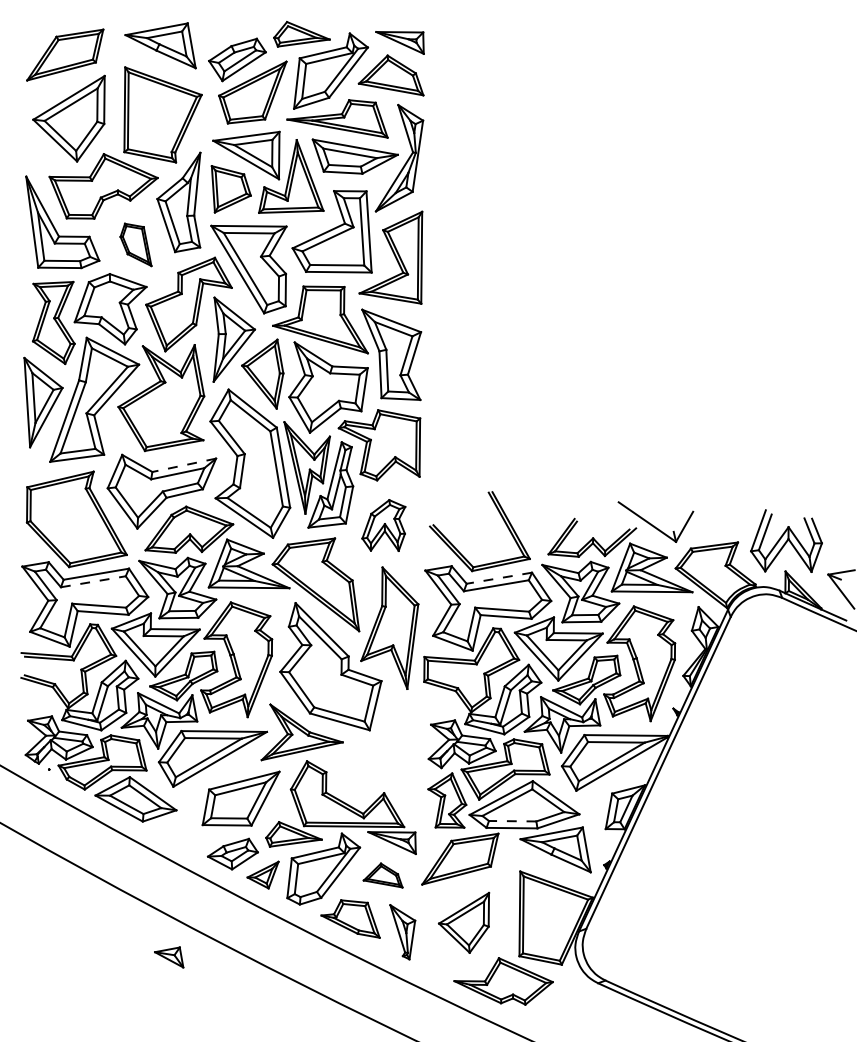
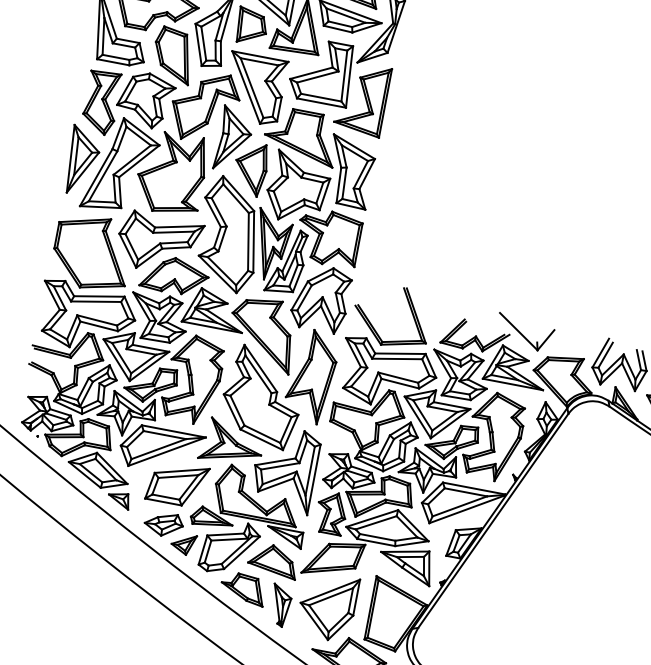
part: (135, 244) -> (173, 54), size x1.67
line: (184, 465) -> (179, 226), dashed -> solid
part: (383, 525) -> (320, 298), size x1.67
line: (498, 578) -> (399, 353), dashed -> solid
line: (93, 581) -> (96, 301), dashed -> solid
part: (377, 754) -> (285, 469), added
line: (512, 821) -> (377, 537), dashed -> solid
part: (382, 875) -> (272, 560), size x1.67
part: (463, 922) -> (327, 606), size x1.43
part: (169, 957) -> (119, 500), moved

